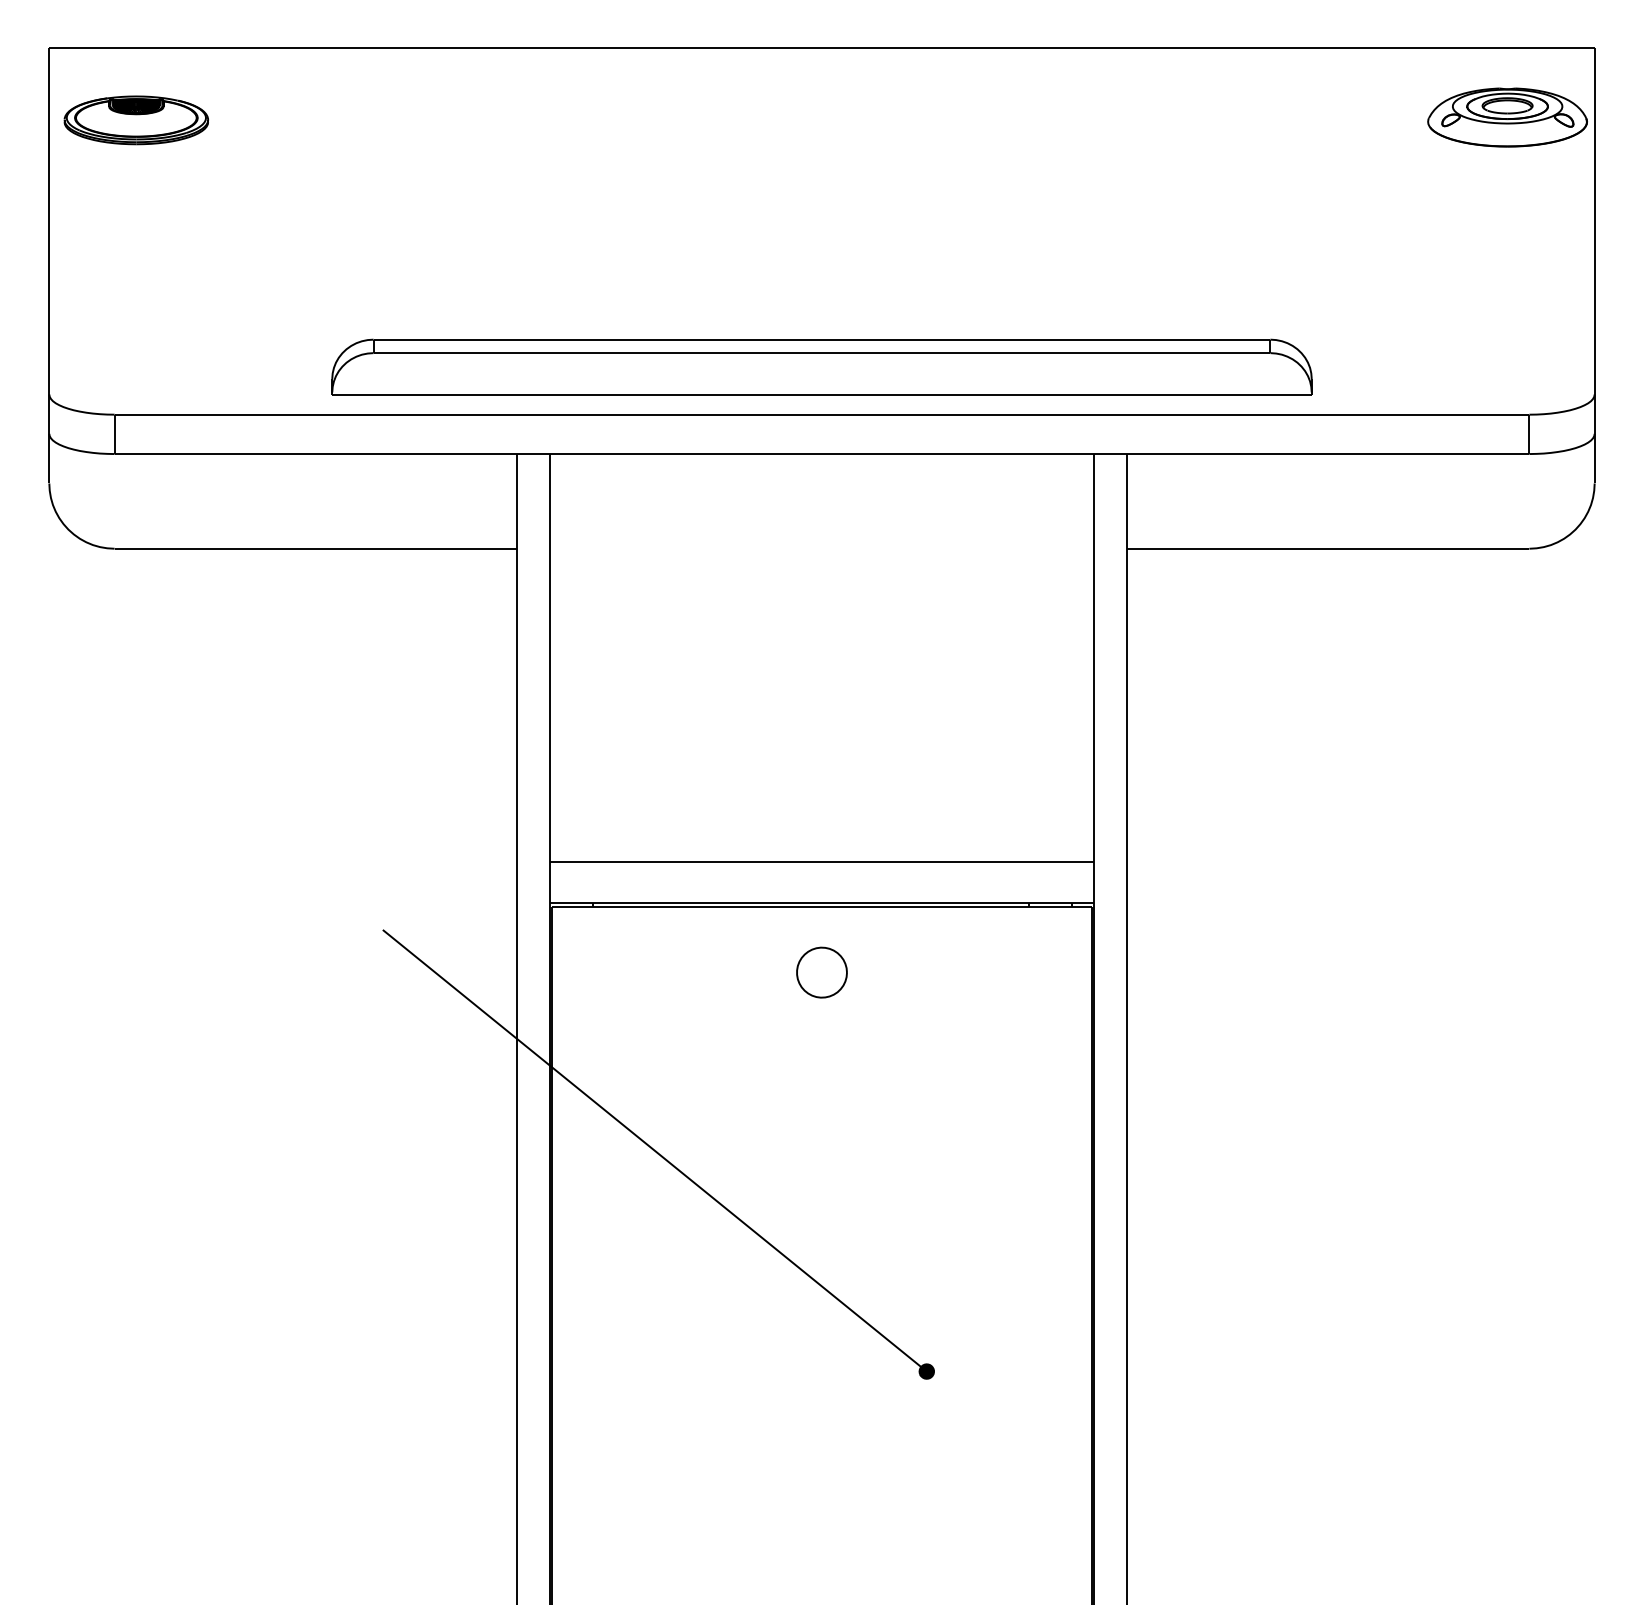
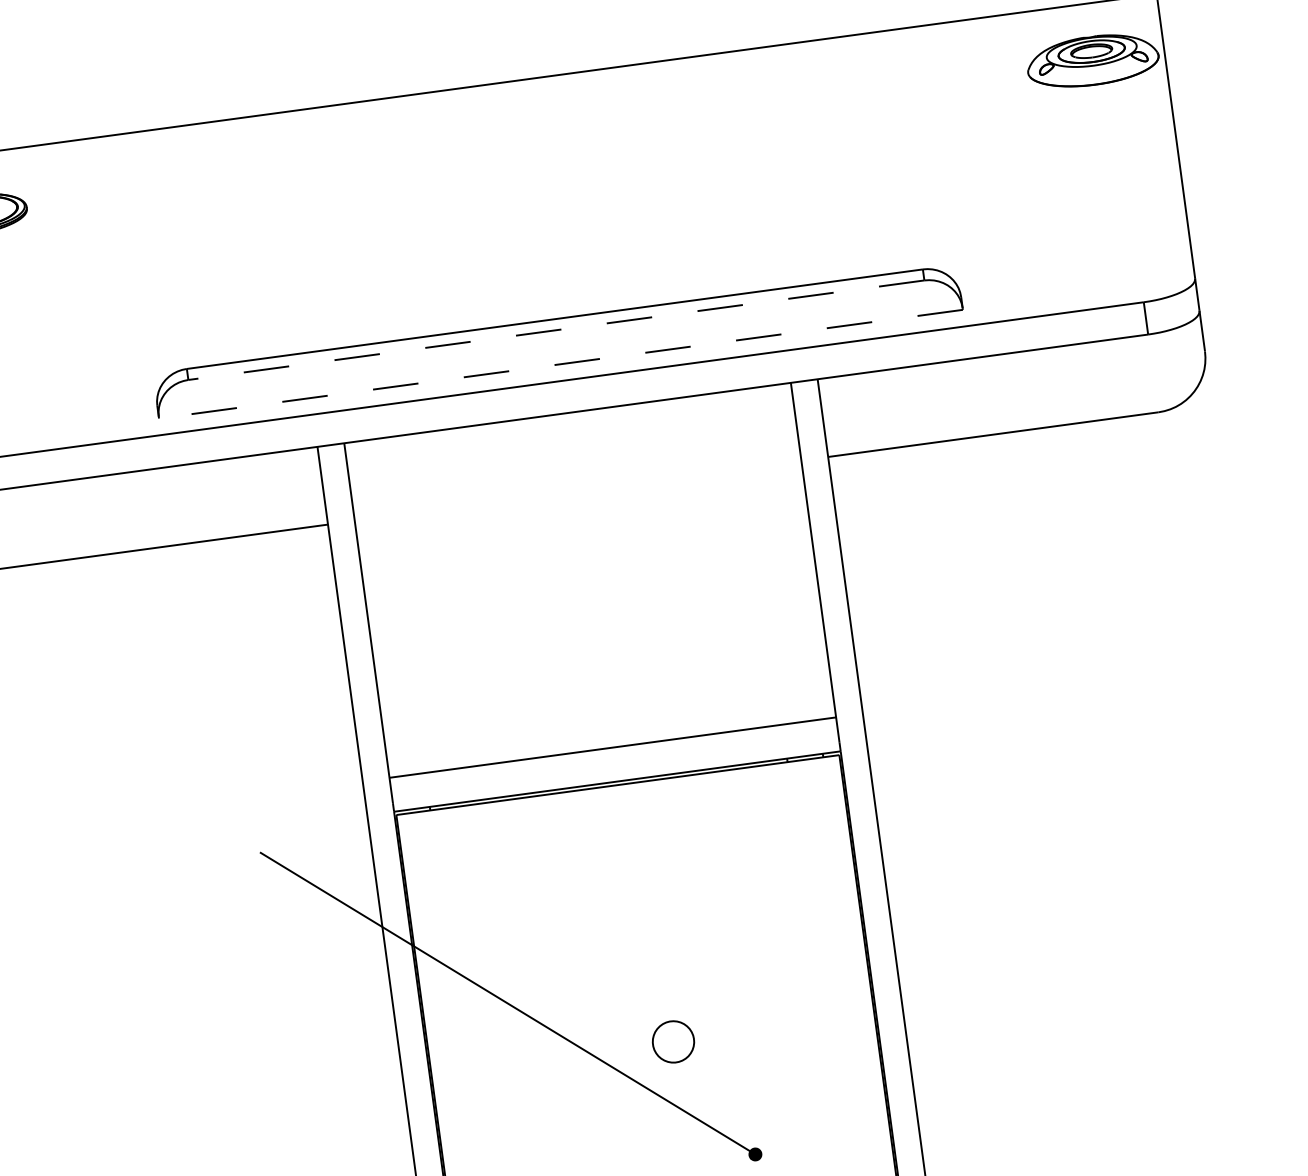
line: (821, 353) -> (556, 330), solid -> dashed
line: (822, 394) -> (561, 364), solid -> dashed
part: (821, 972) -> (673, 1041), moved

